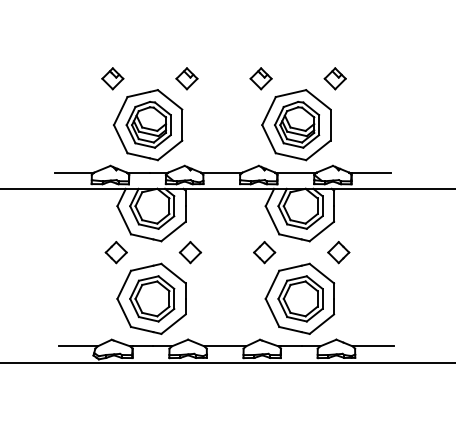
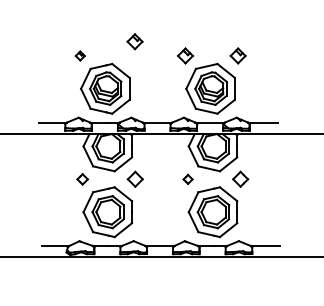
part: (112, 78) -> (80, 55), size x0.6
part: (186, 78) -> (134, 41), moved
part: (115, 252) -> (82, 179), size x0.7
part: (264, 252) -> (187, 179), size x0.6

